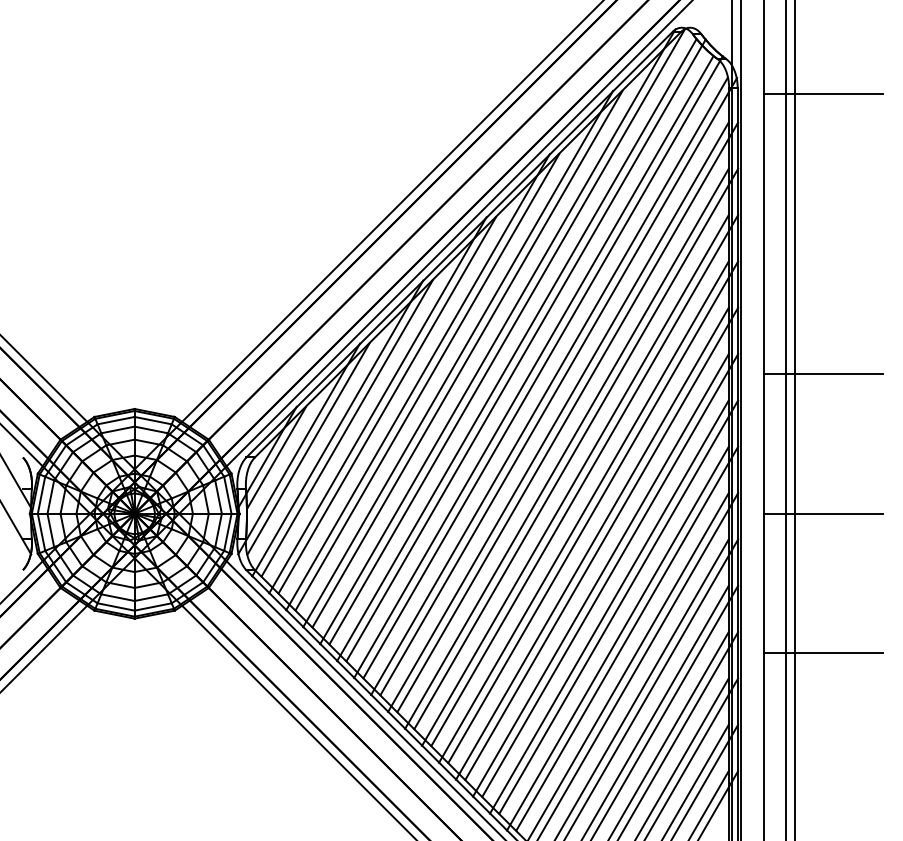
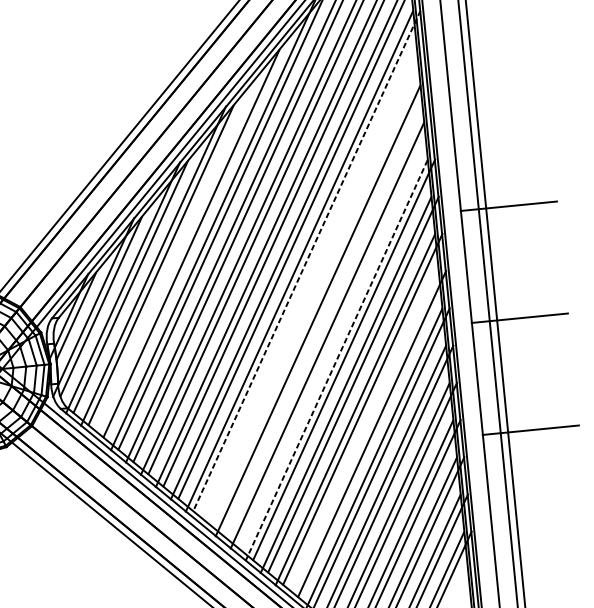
line: (417, 382) -> (183, 244), removed
line: (567, 417) -> (306, 261), solid -> dashed
line: (566, 448) -> (308, 286), removed
line: (576, 448) -> (316, 285), removed
line: (584, 480) -> (325, 310), removed
line: (593, 511) -> (335, 334), removed
line: (592, 543) -> (336, 360), solid -> dashed
line: (617, 638) -> (364, 434), removed

